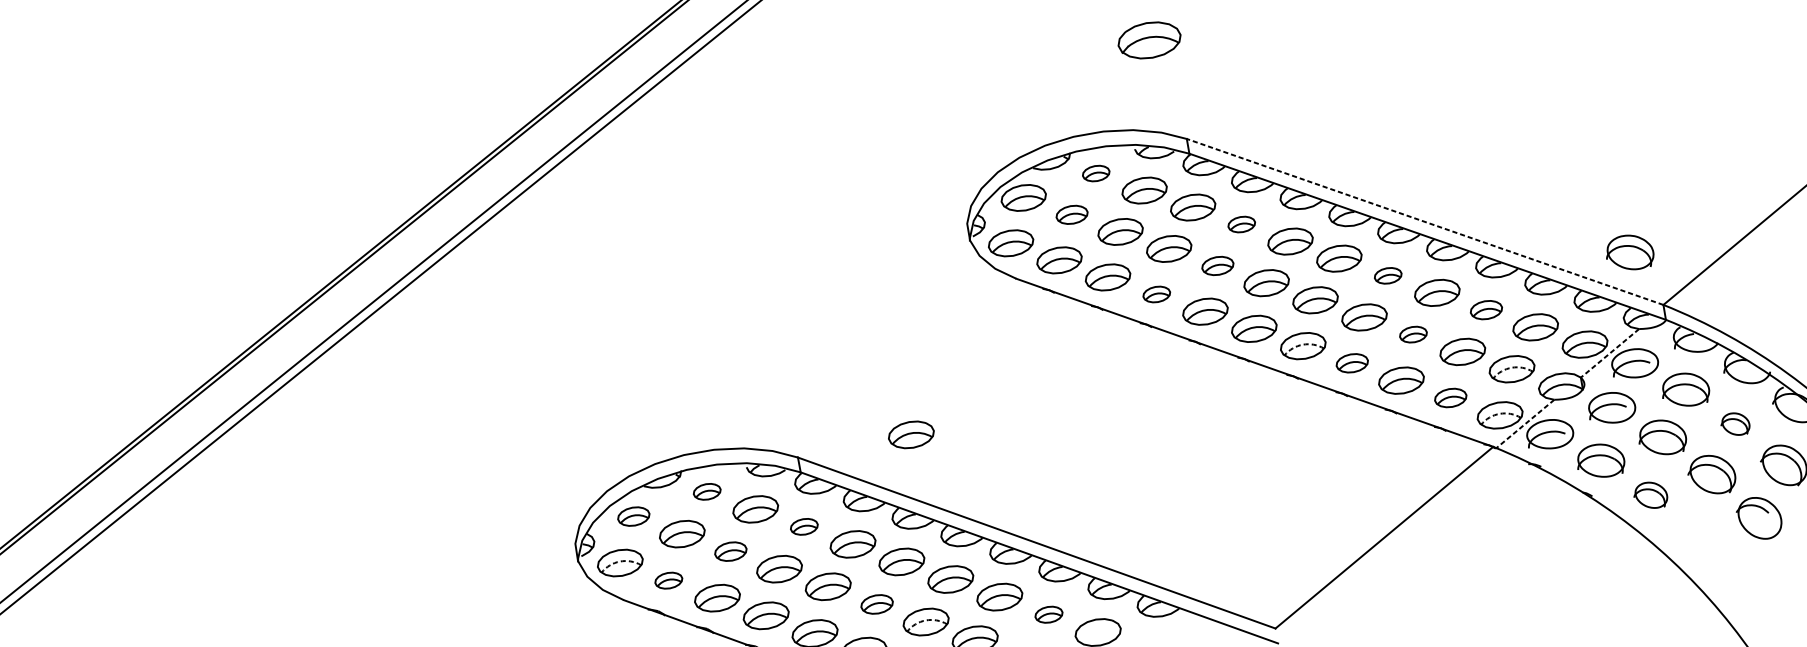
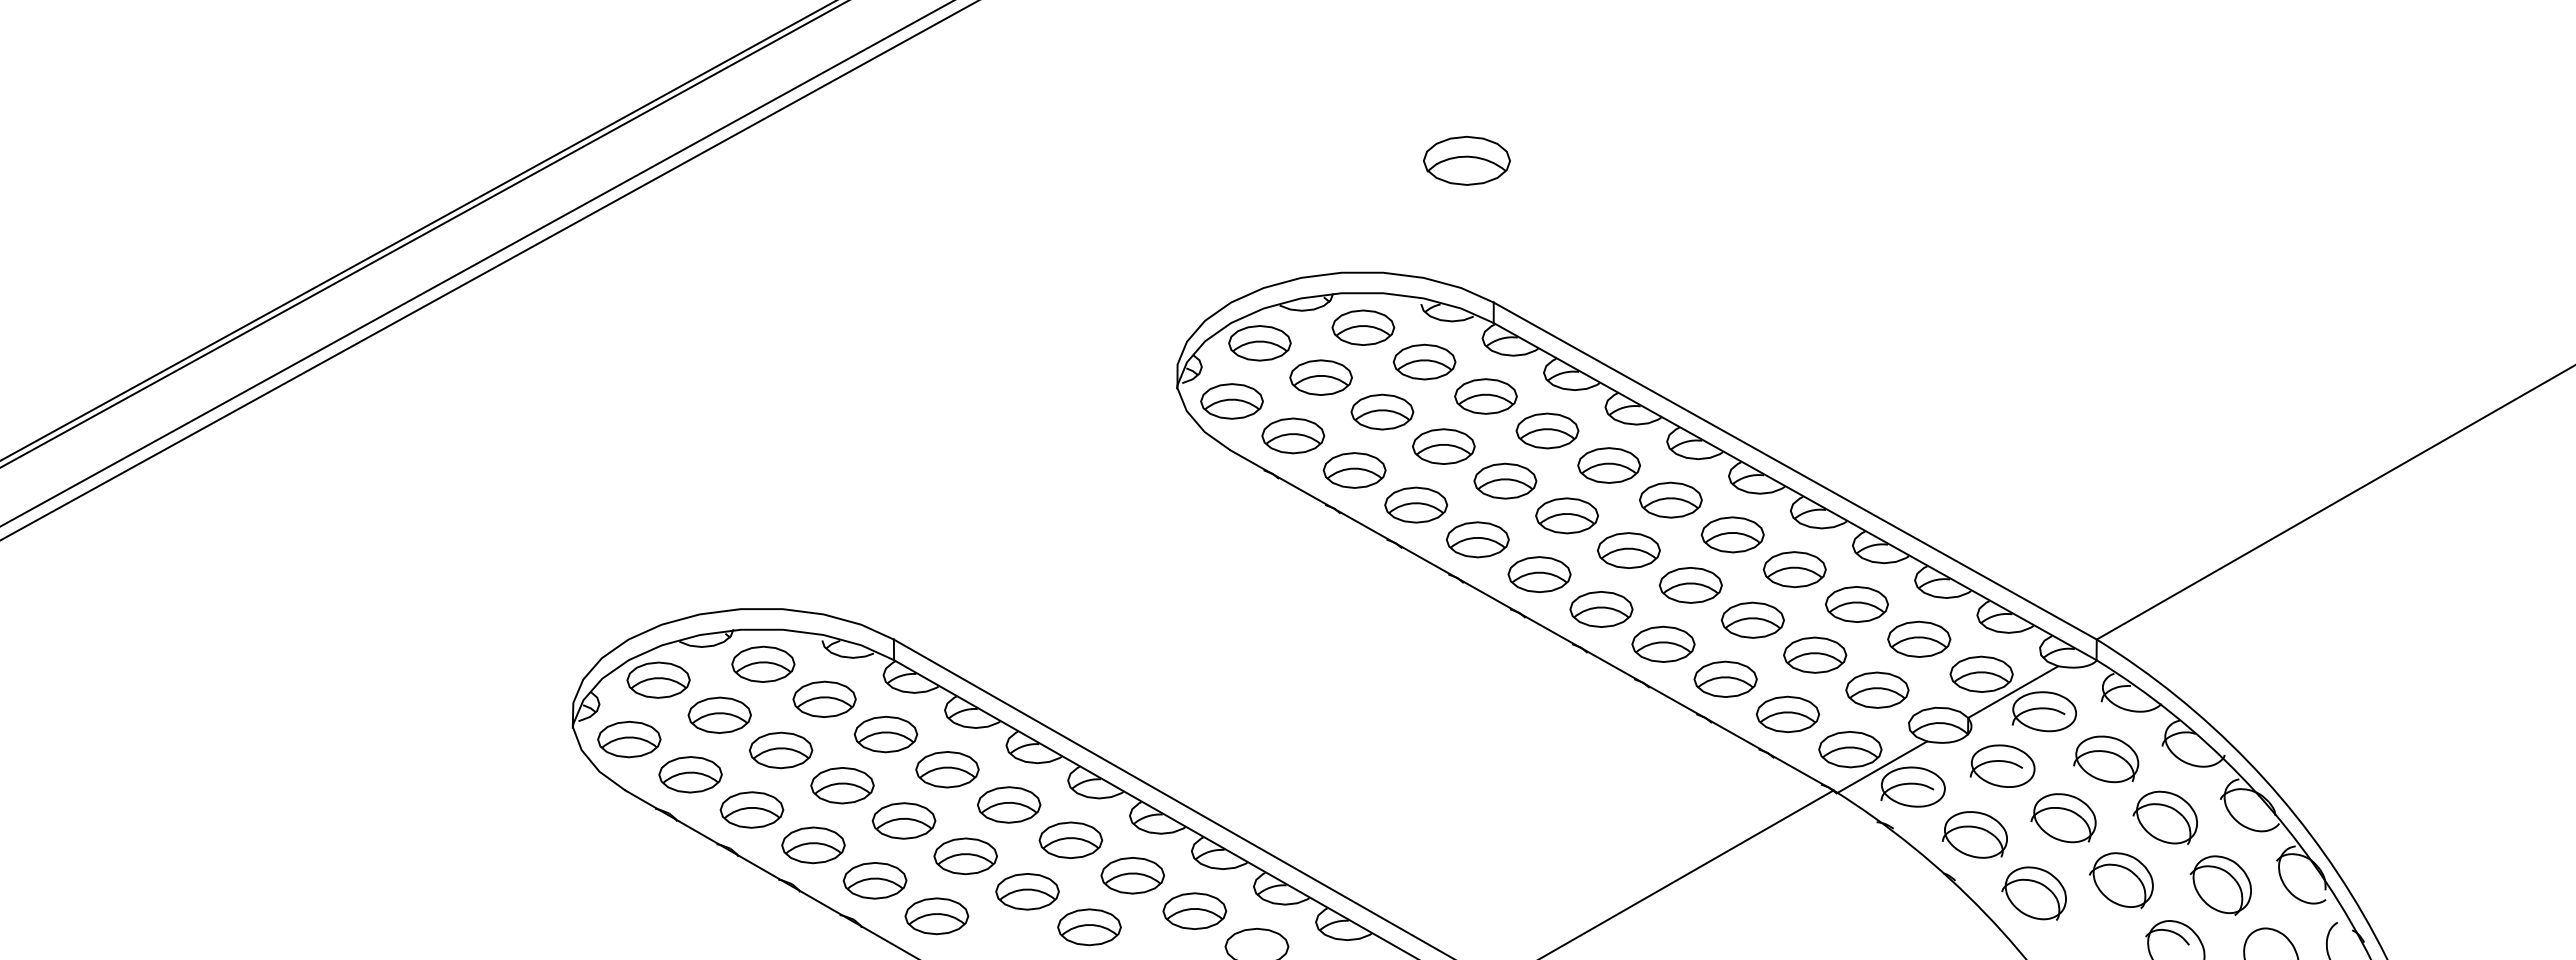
part: (1096, 173) -> (1363, 327), size x1.67
part: (1071, 214) -> (1320, 377), size x1.43
line: (1424, 221) -> (1794, 470), dashed -> solid
part: (1241, 224) -> (1547, 430), size x1.67
part: (1629, 252) -> (2063, 561), removed
part: (1217, 265) -> (1505, 480), size x1.43
part: (1388, 275) -> (1732, 534), size x1.67
part: (1156, 294) -> (1416, 504), size x1.67
part: (1486, 310) -> (1856, 604), size x1.43
part: (1413, 334) -> (1752, 619), size x1.67
arc: (1303, 344) -> (1601, 607), dashed -> solid
line: (1610, 353) -> (2013, 692), dashed -> solid
part: (1352, 362) -> (1663, 643), size x1.43
arc: (1511, 367) -> (1877, 688), dashed -> solid
part: (1450, 398) -> (1787, 714), size x1.43
arc: (1499, 413) -> (1850, 747), dashed -> solid
line: (1524, 424) -> (1881, 767), dashed -> solid
part: (1734, 424) -> (2164, 817), size x1.67
part: (911, 434) -> (1052, 635), removed
part: (707, 491) -> (763, 663), size x1.67
part: (1650, 495) -> (2033, 893), size x1.43
part: (633, 516) -> (658, 679), size x1.43
part: (803, 526) -> (885, 734), size x1.67
part: (730, 551) -> (780, 750), size x1.43
arc: (620, 561) -> (629, 737), dashed -> solid
part: (668, 580) -> (690, 774), size x1.67
part: (877, 604) -> (965, 856), size x1.43
part: (1048, 614) -> (1194, 910), size x1.67
arc: (925, 620) -> (1027, 889), dashed -> solid

